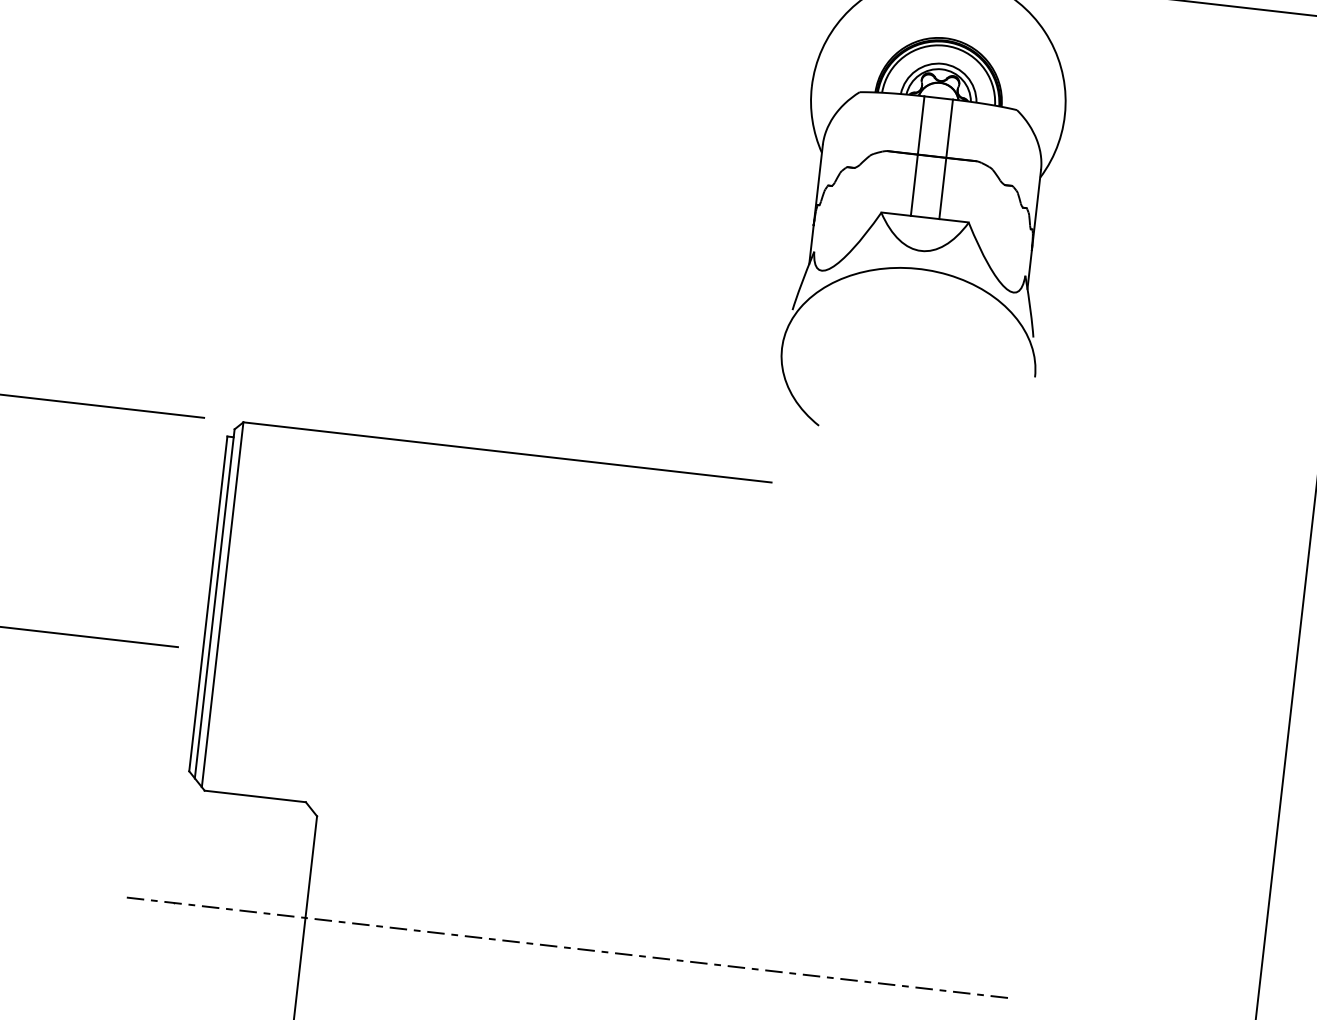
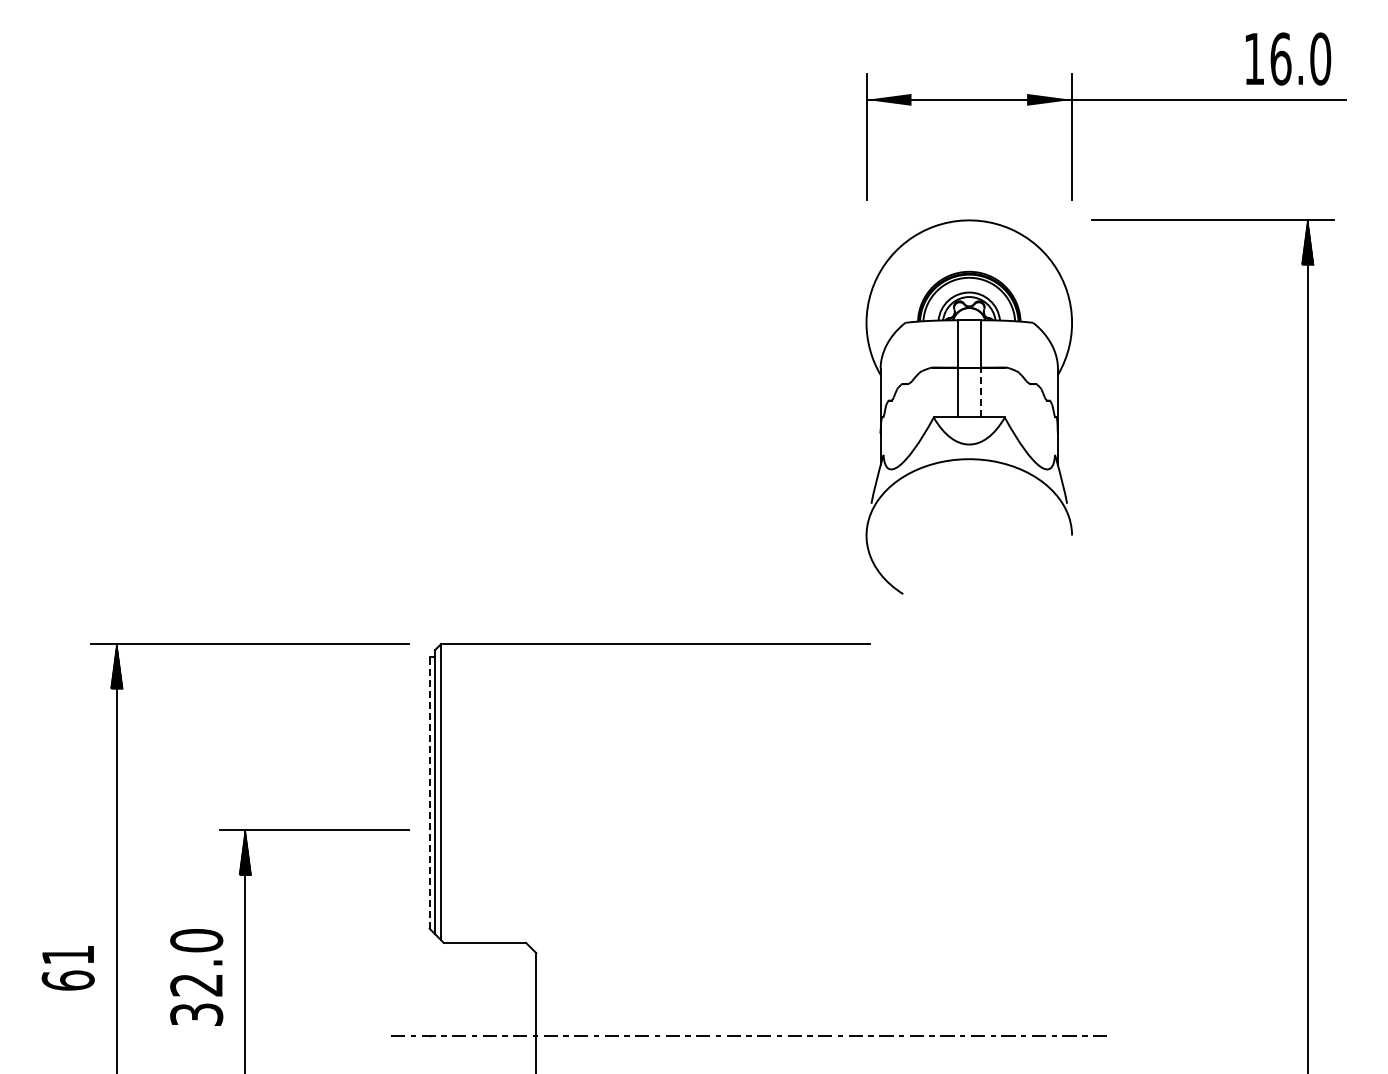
line: (942, 188) -> (980, 392), solid -> dashed
line: (208, 603) -> (429, 792), solid -> dashed

